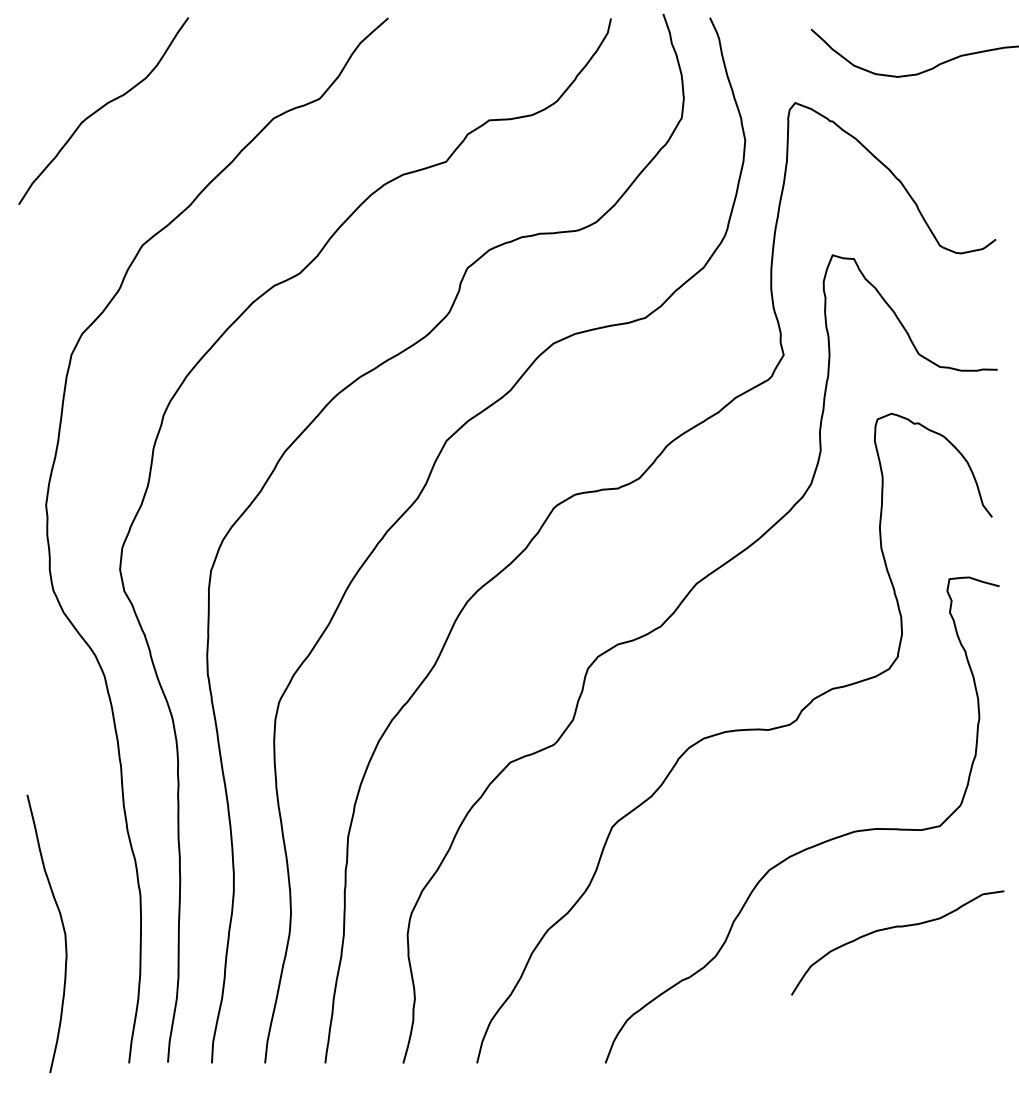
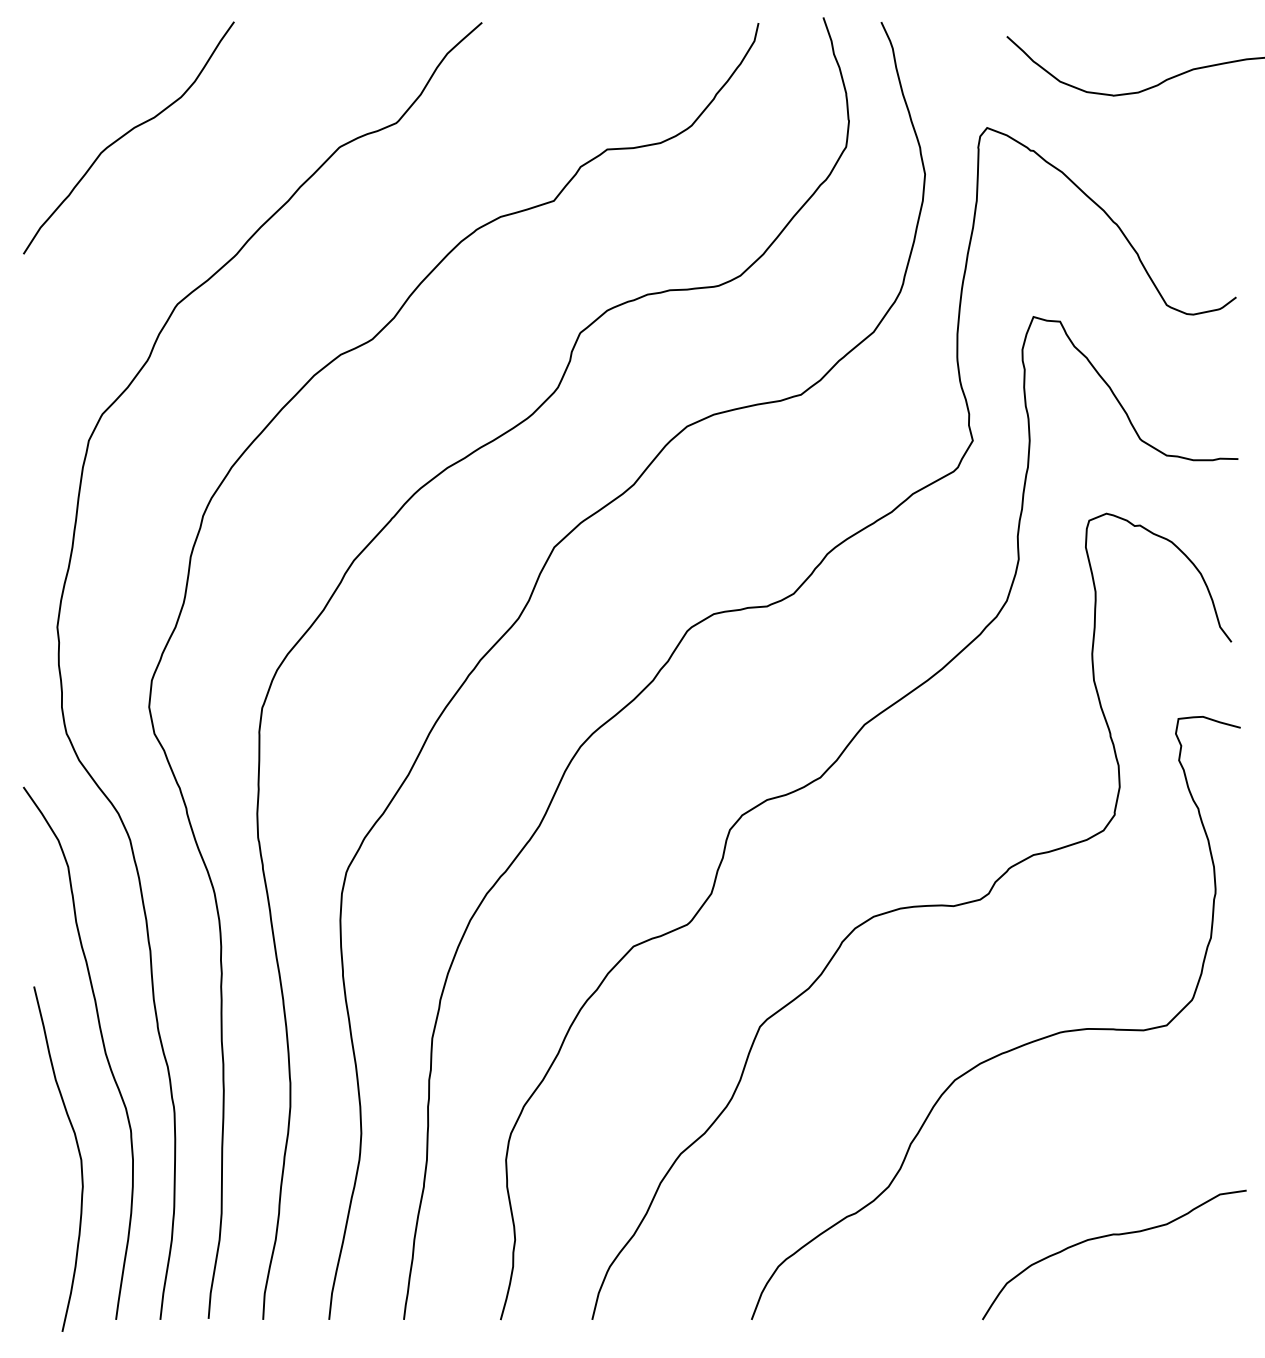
curve: (82, 842) -> (102, 1045), added
curve: (893, 928) -> (1109, 1236), moved

